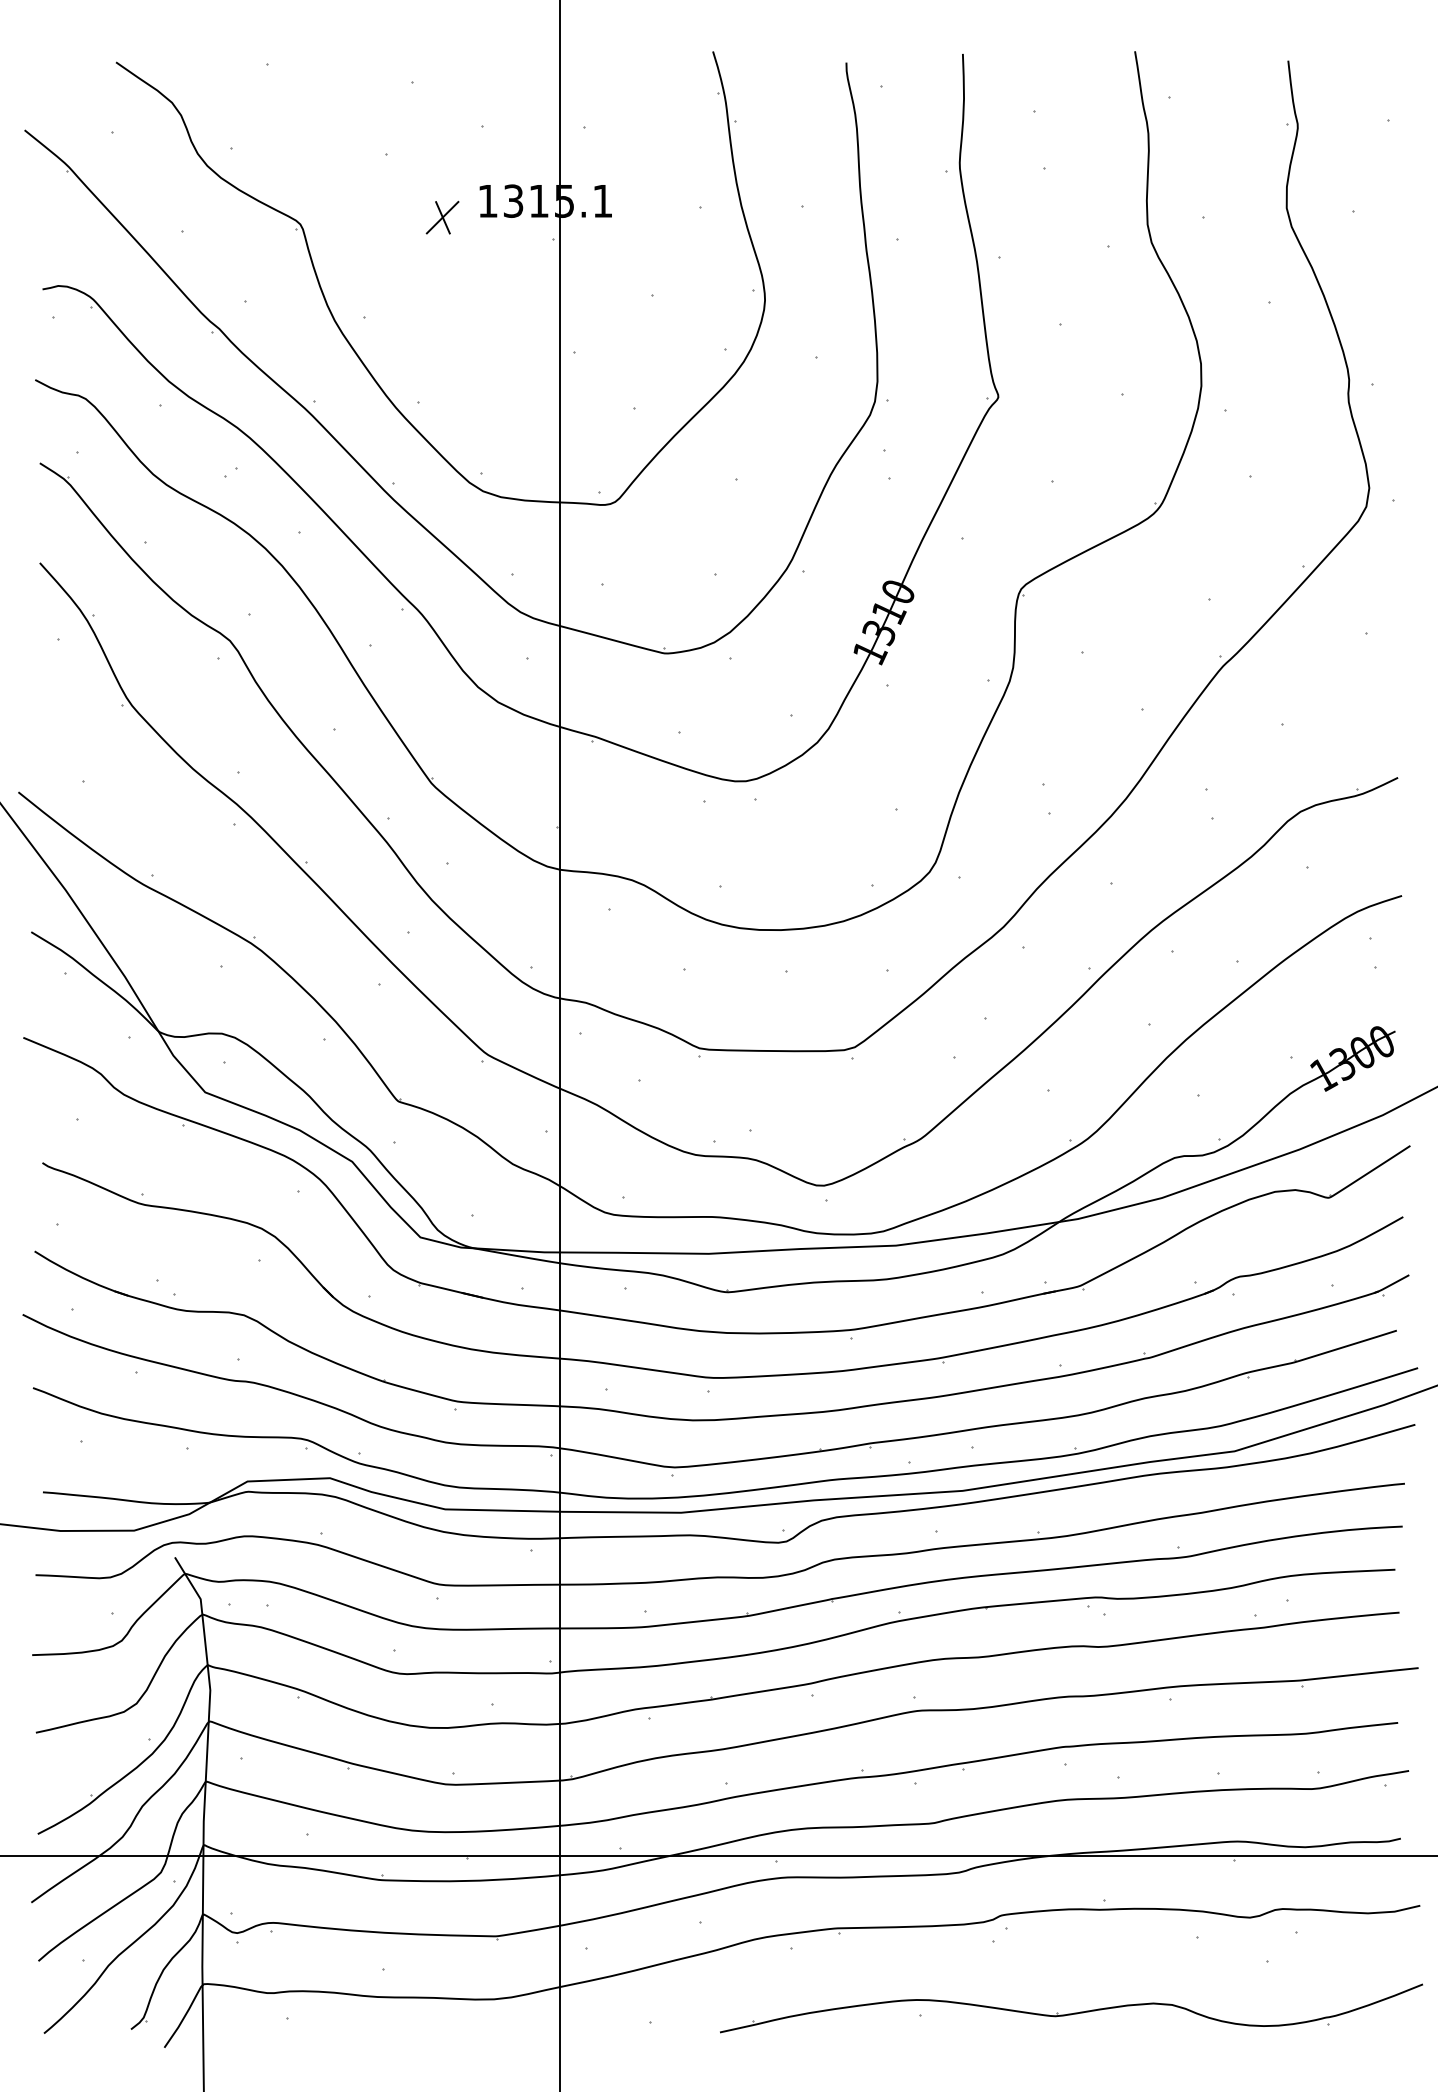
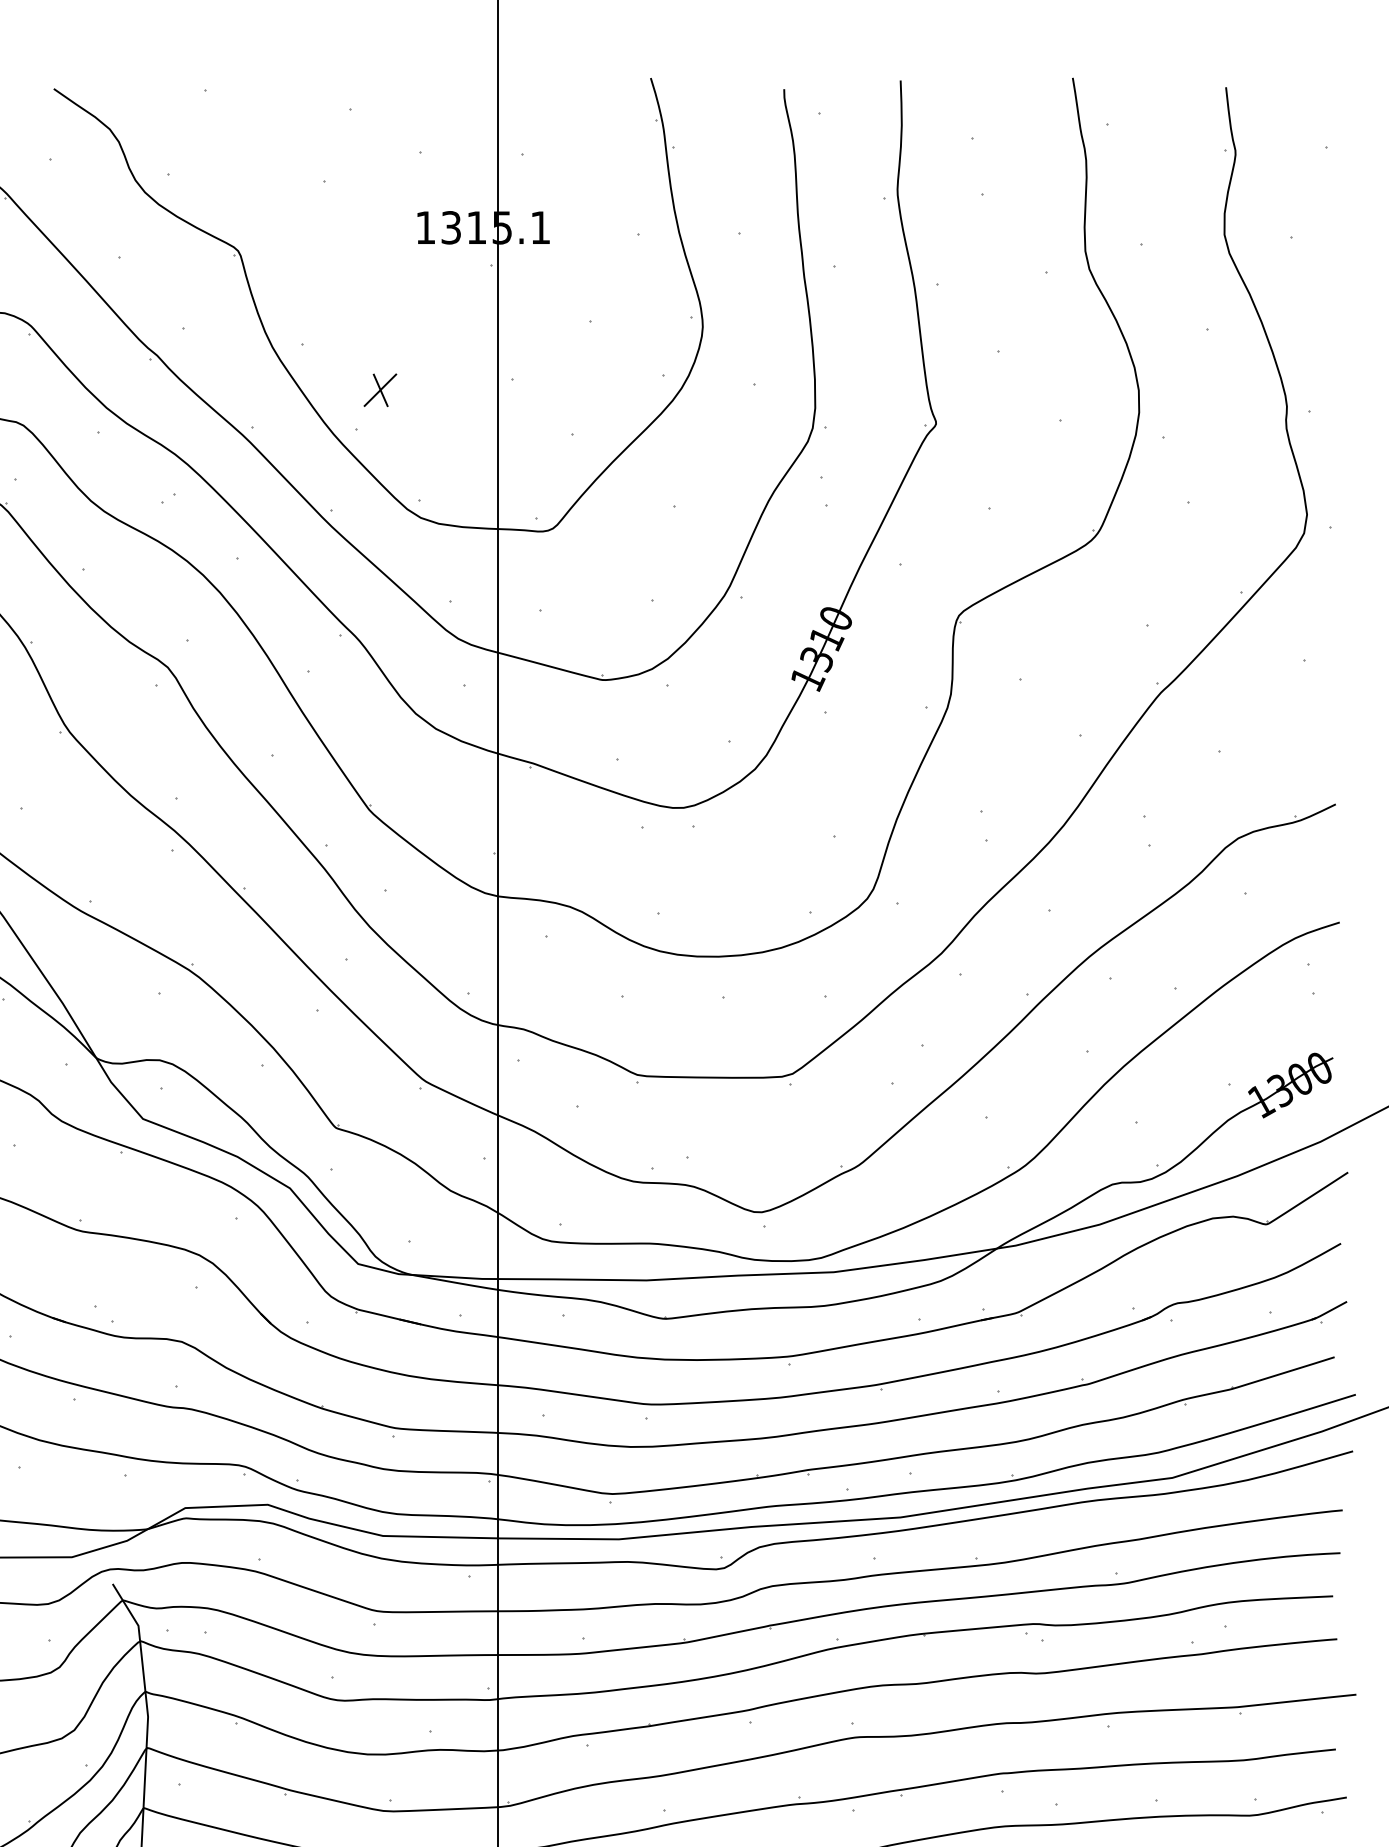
part: (442, 217) -> (380, 390), moved

